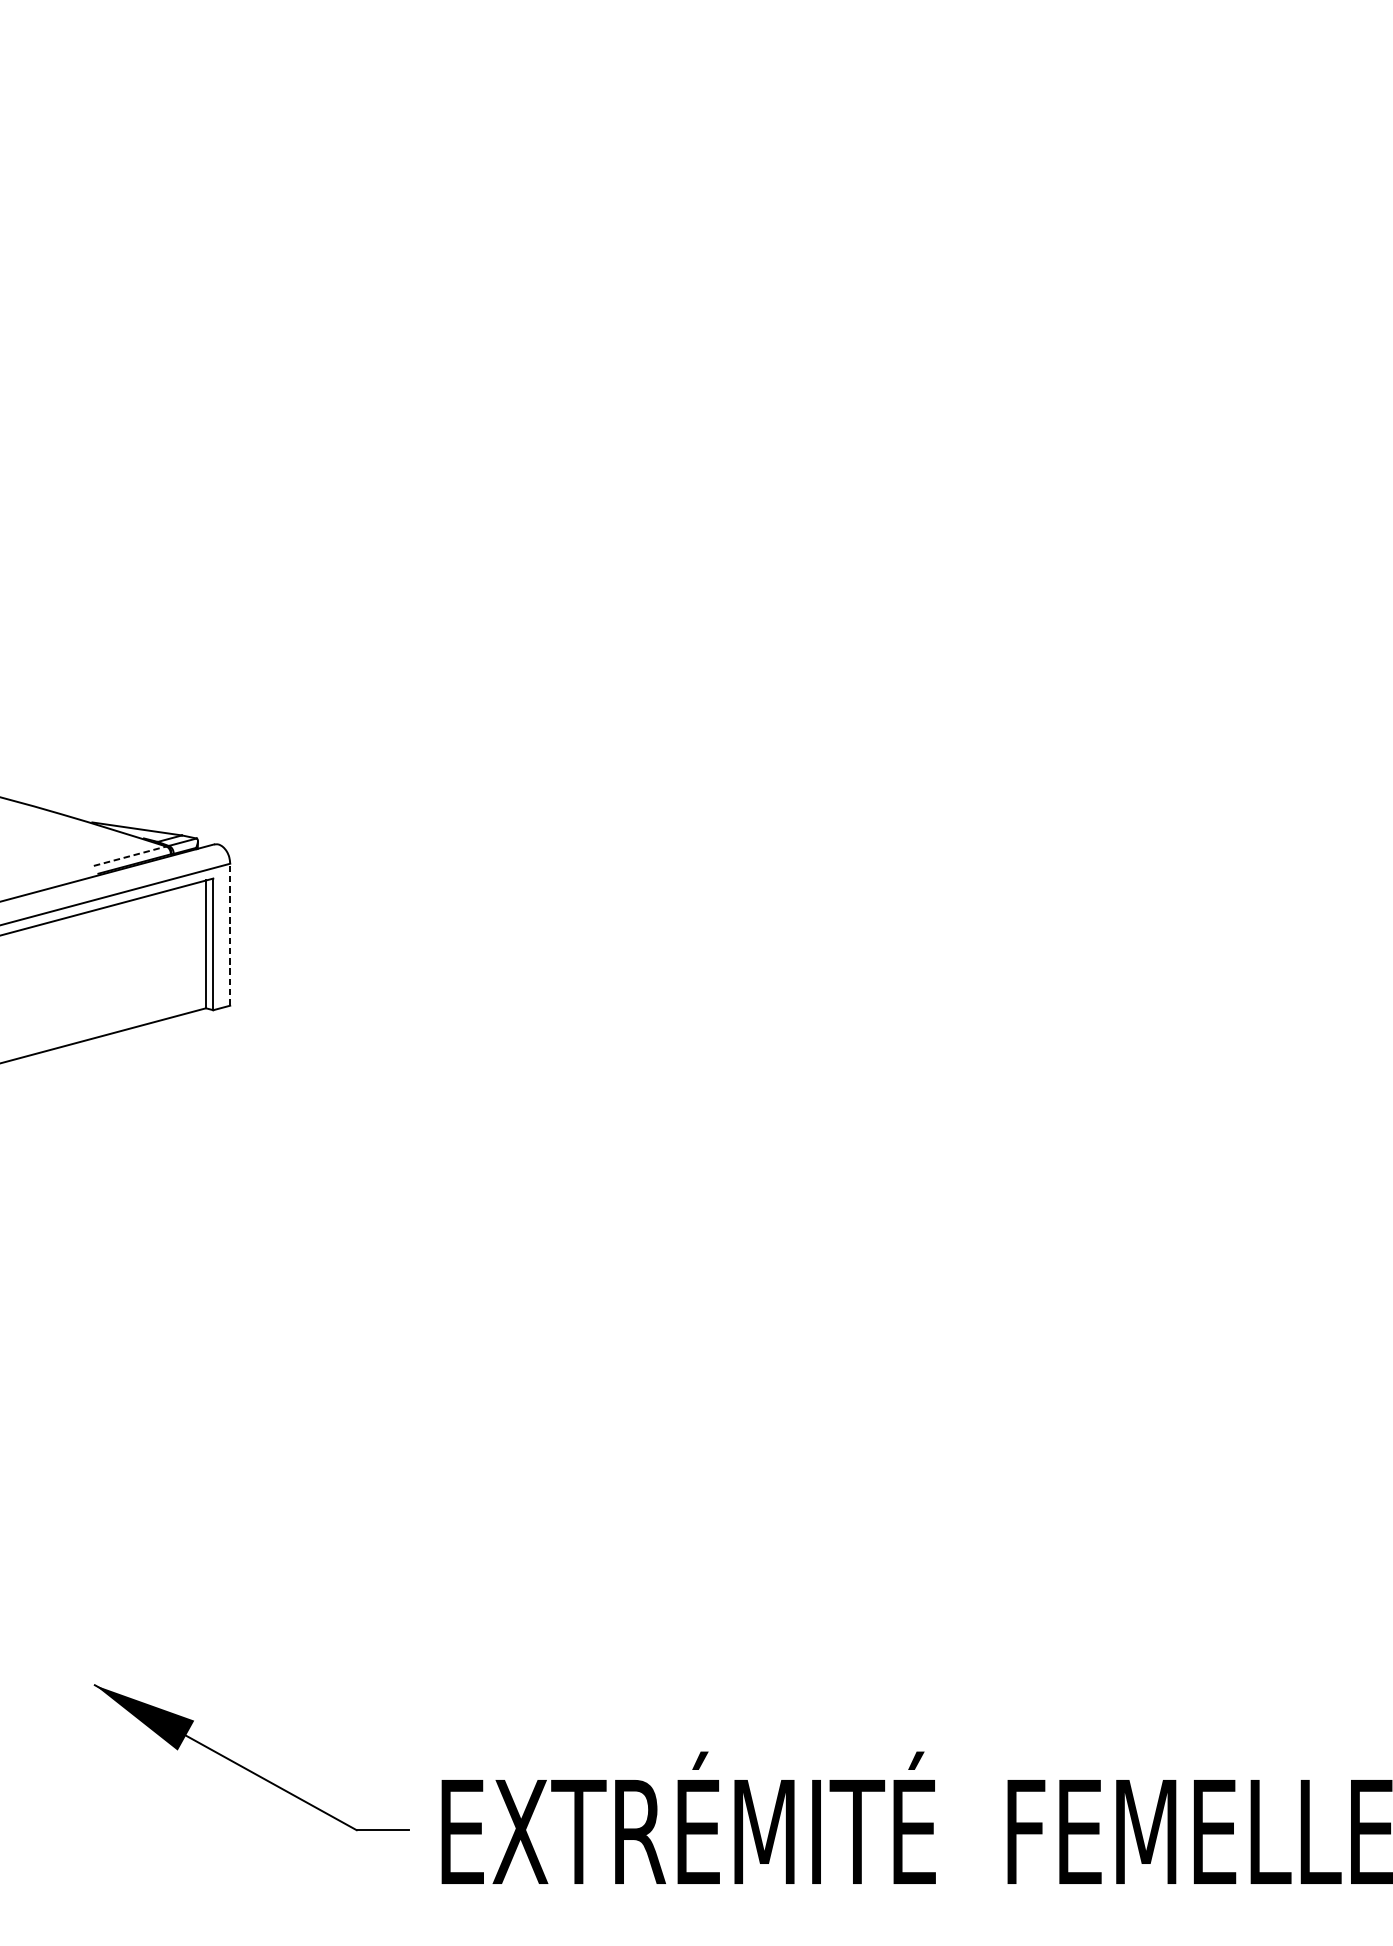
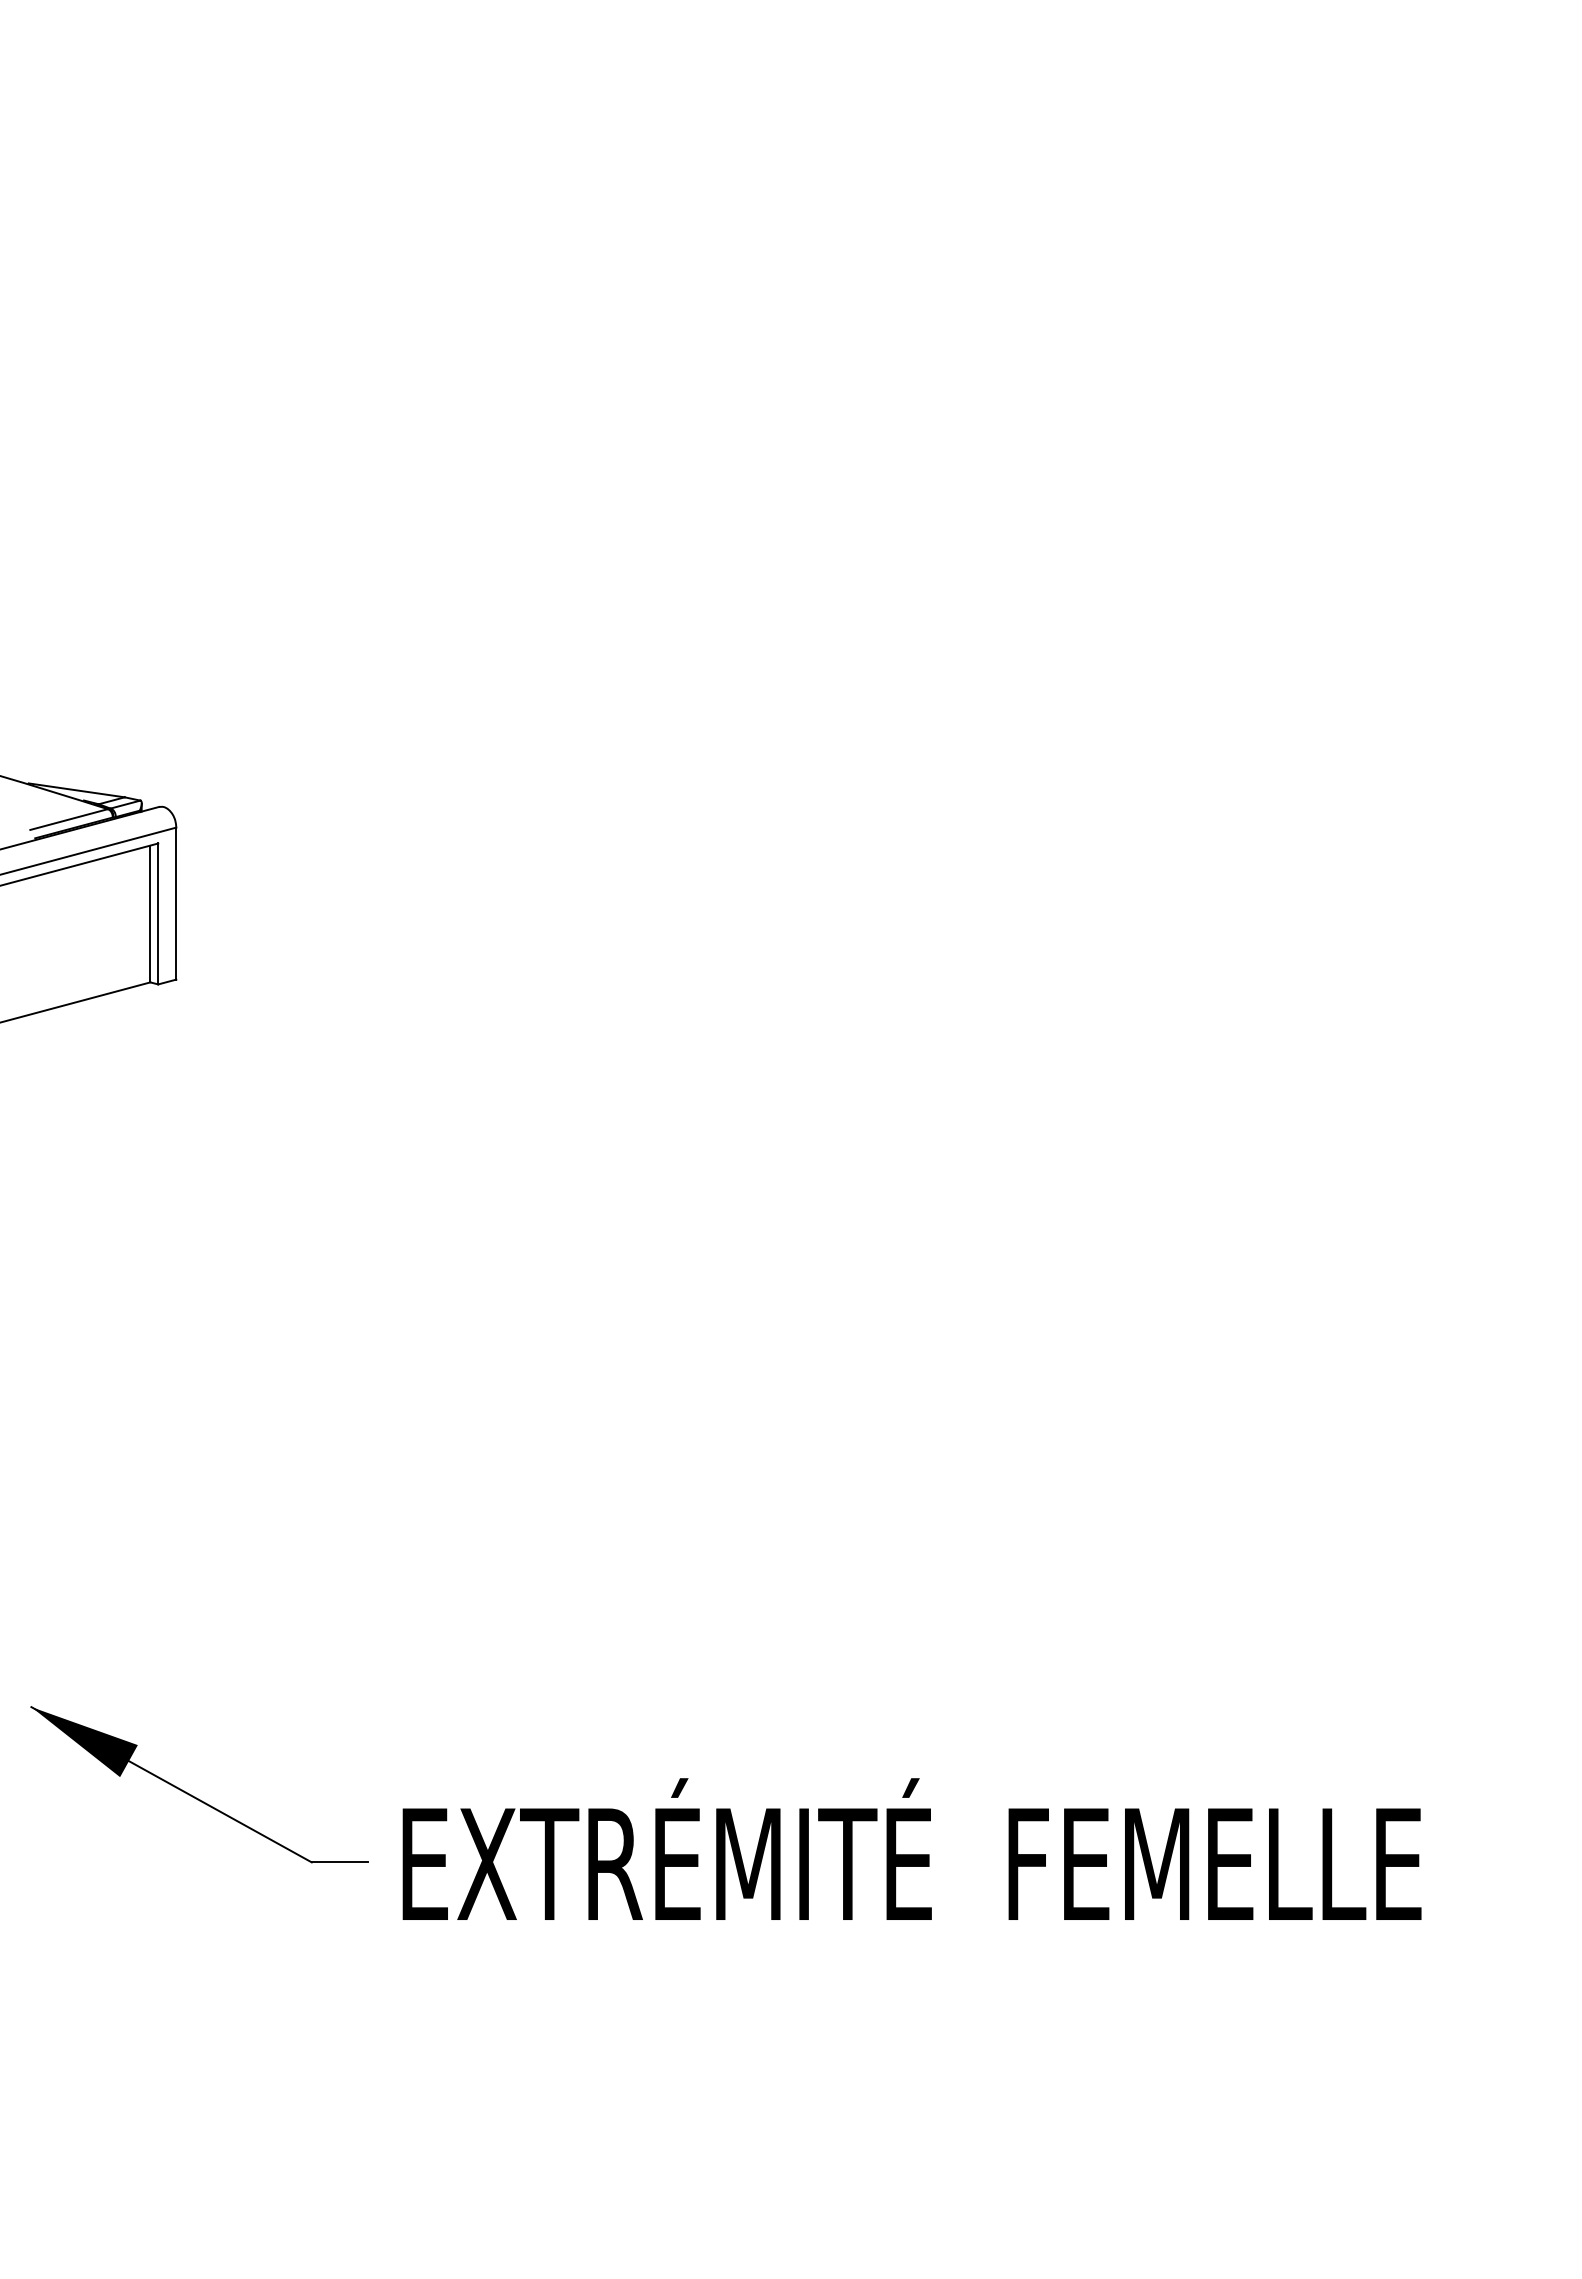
line: (130, 856) -> (69, 819), dashed -> solid
line: (230, 934) -> (176, 903), dashed -> solid

